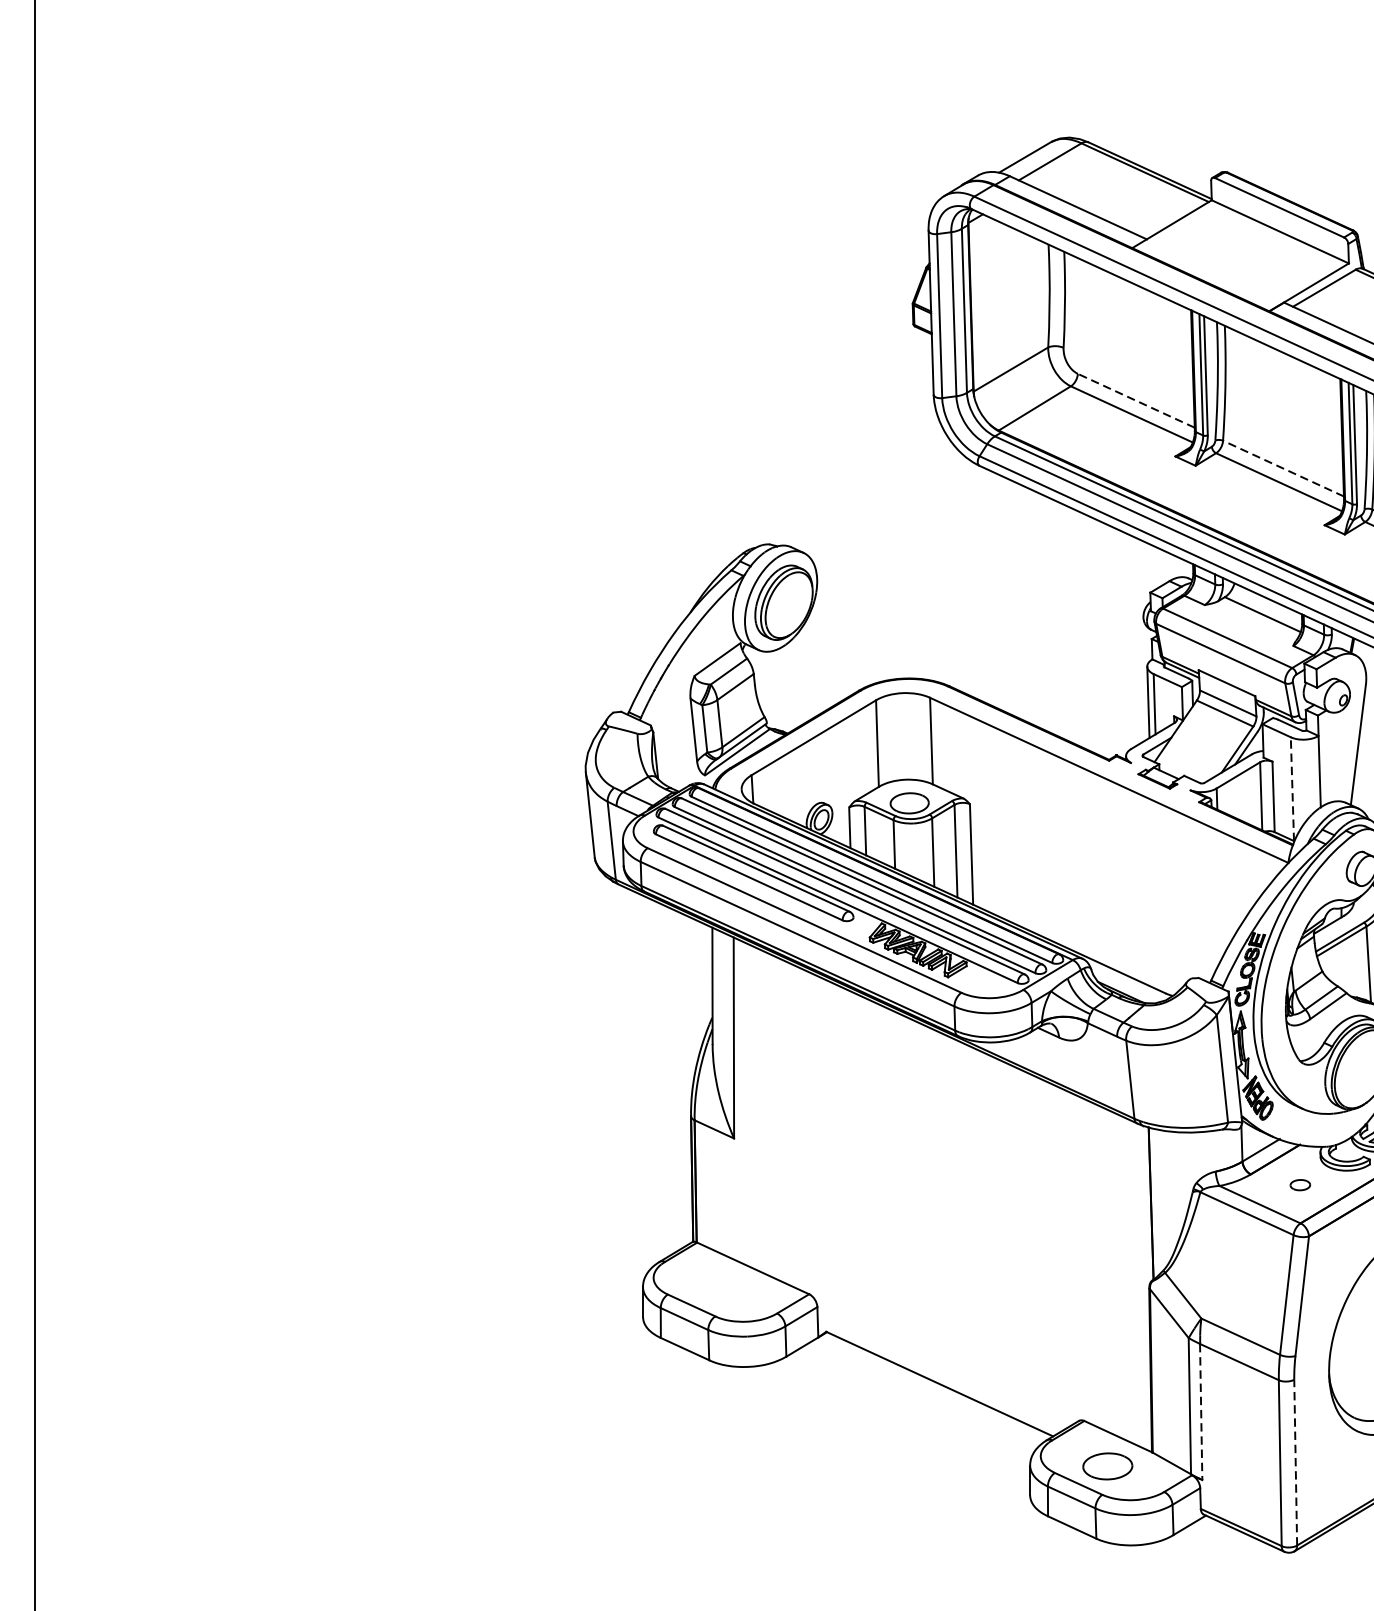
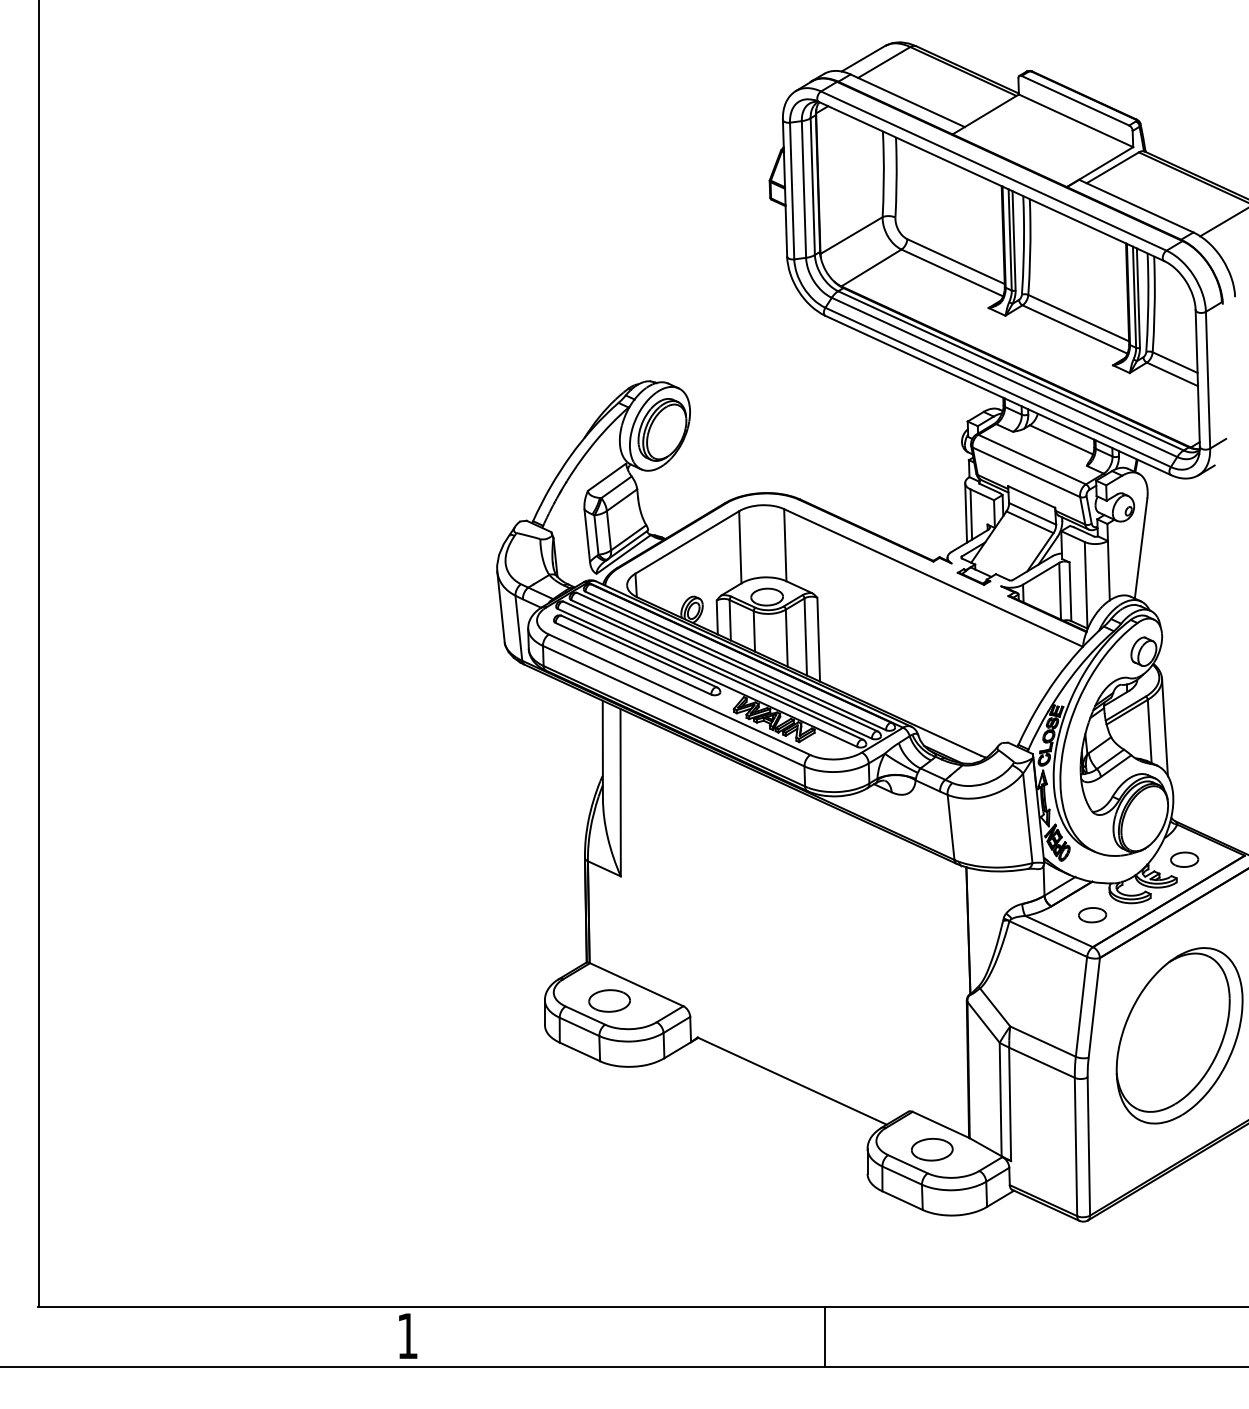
line: (1136, 400) -> (956, 261), dashed -> solid
line: (1283, 467) -> (1078, 317), dashed -> solid
line: (1292, 788) -> (1086, 584), dashed -> solid
part: (1300, 1185) -> (1092, 915), size x1.67
part: (720, 1287) -> (609, 1000), added
line: (1201, 1412) -> (1010, 1104), dashed -> solid
line: (1295, 1462) -> (1088, 1146), dashed -> solid

